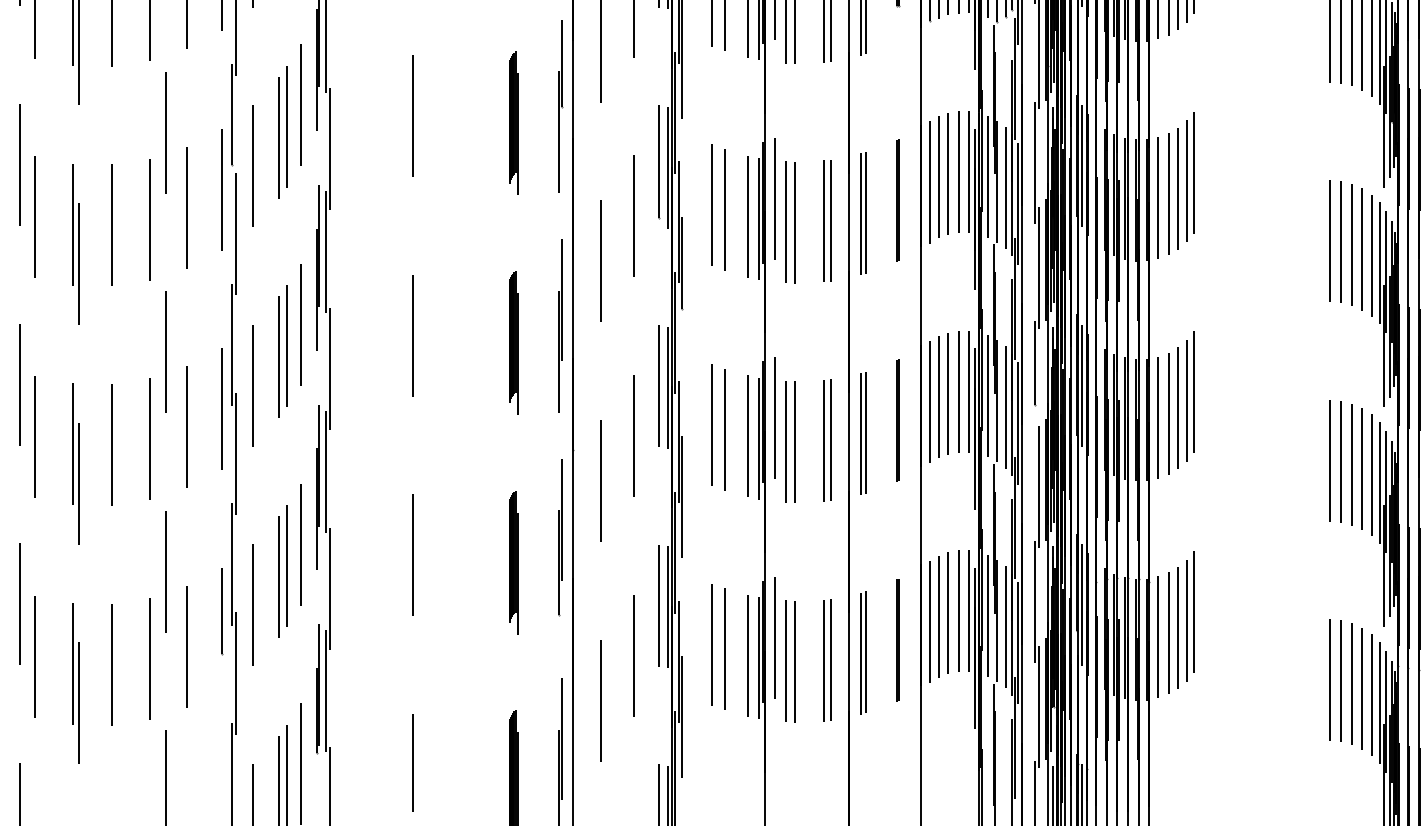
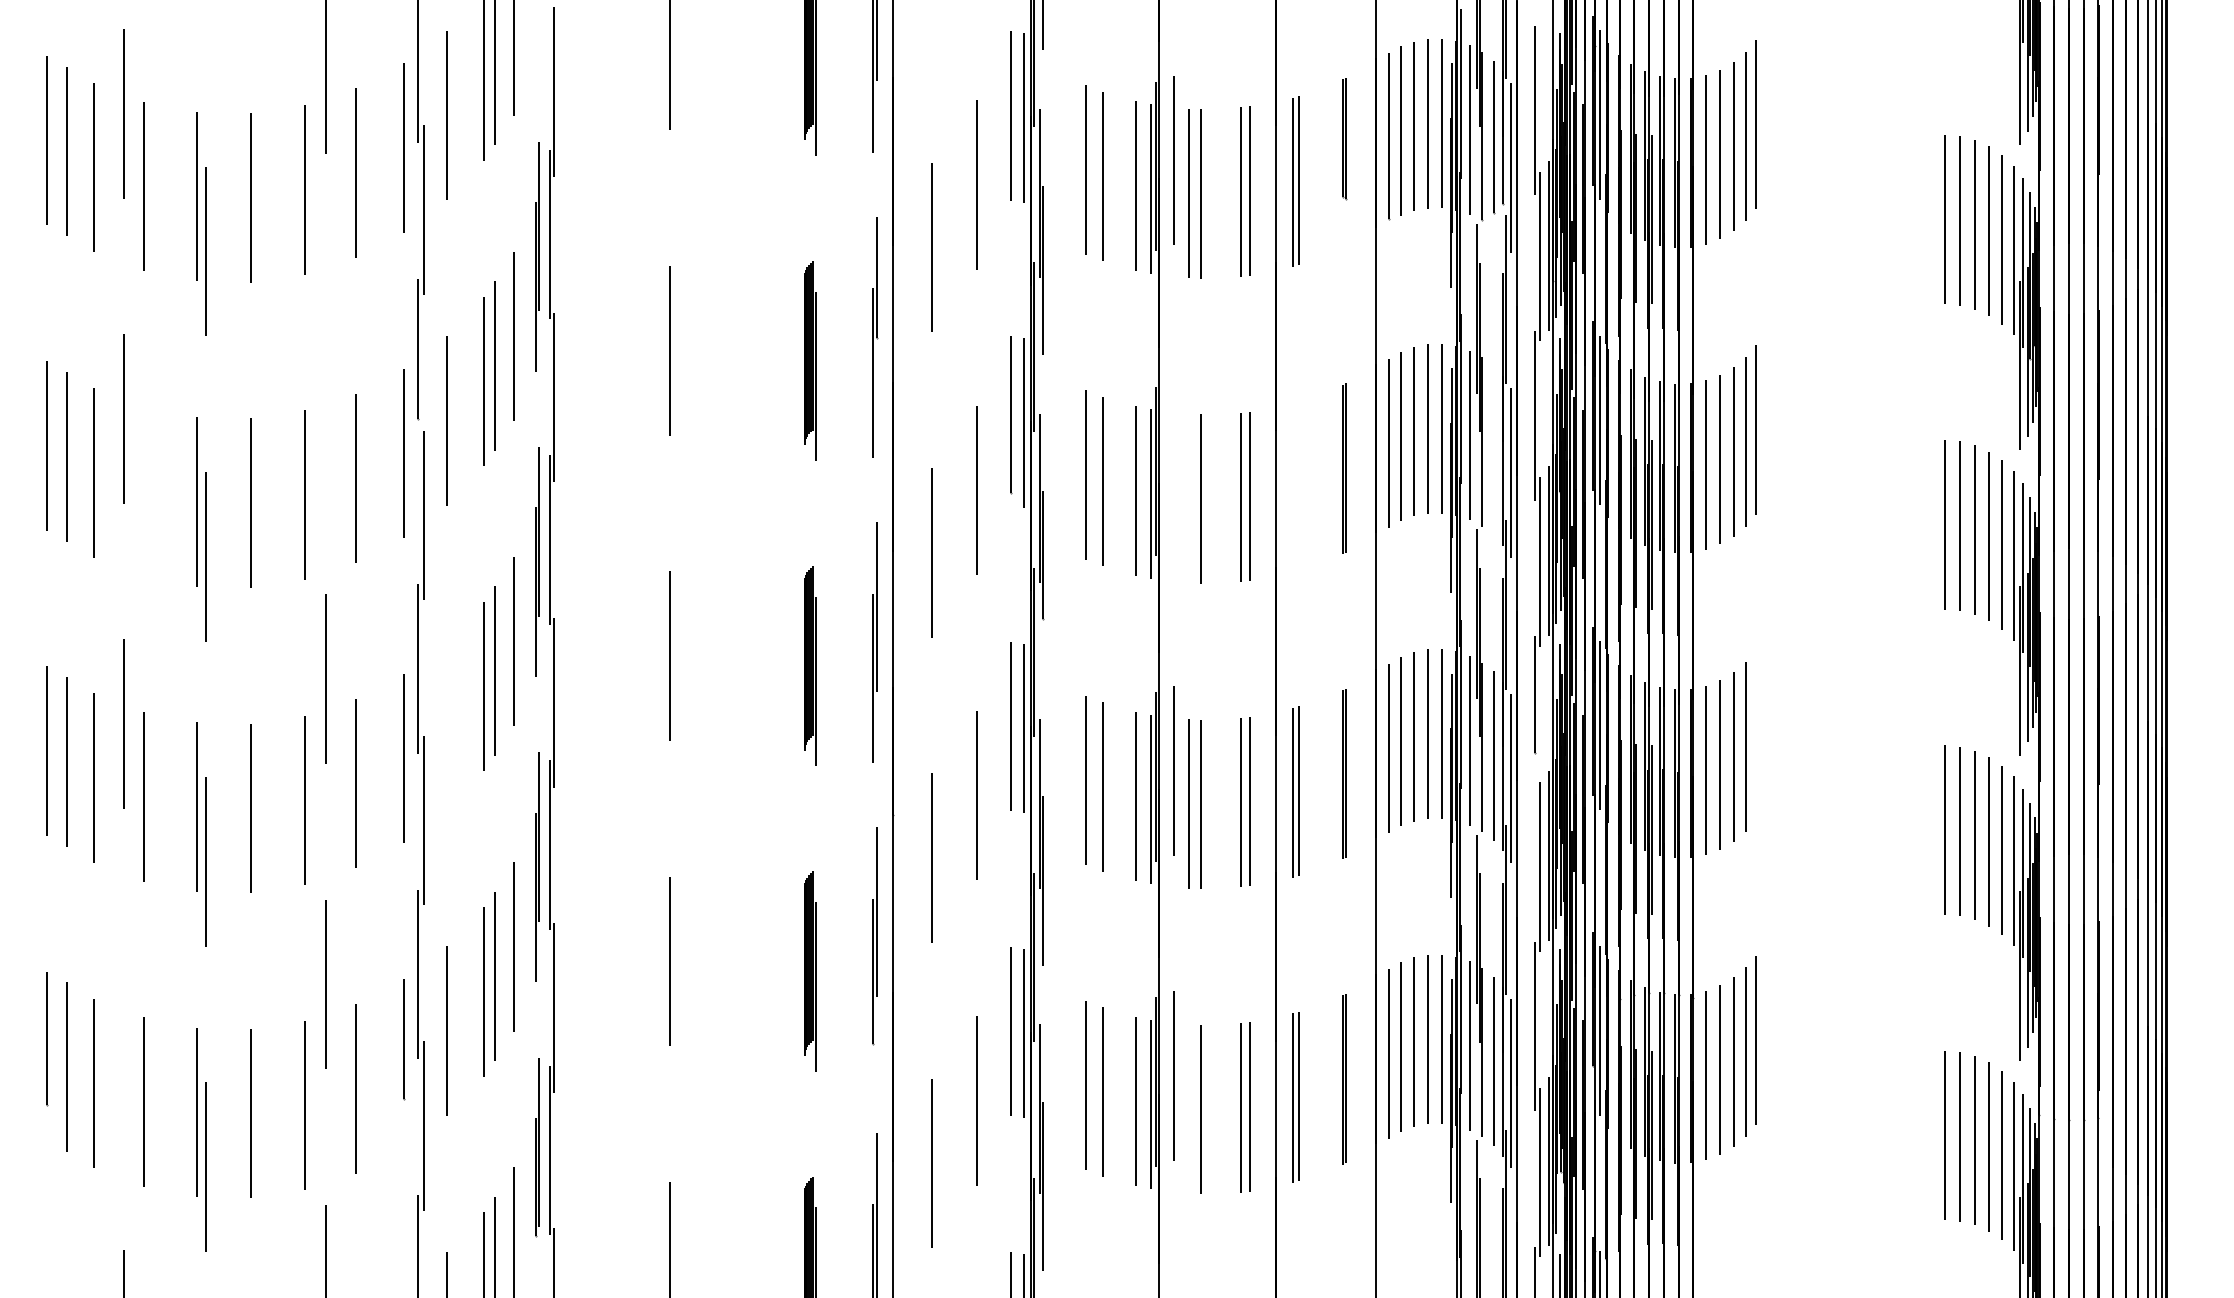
line: (165, 132) -> (326, 373), removed
line: (1005, 187) -> (1493, 450), removed
line: (775, 198) -> (1173, 465), removed
part: (863, 213) -> (1295, 486), removed
line: (34, 217) -> (143, 491), removed
line: (786, 222) -> (1188, 498), removed
line: (252, 385) -> (447, 725), removed
line: (1193, 391) -> (1755, 734), removed
line: (20, 604) -> (124, 1029), removed
line: (786, 661) -> (1188, 1108), removed

